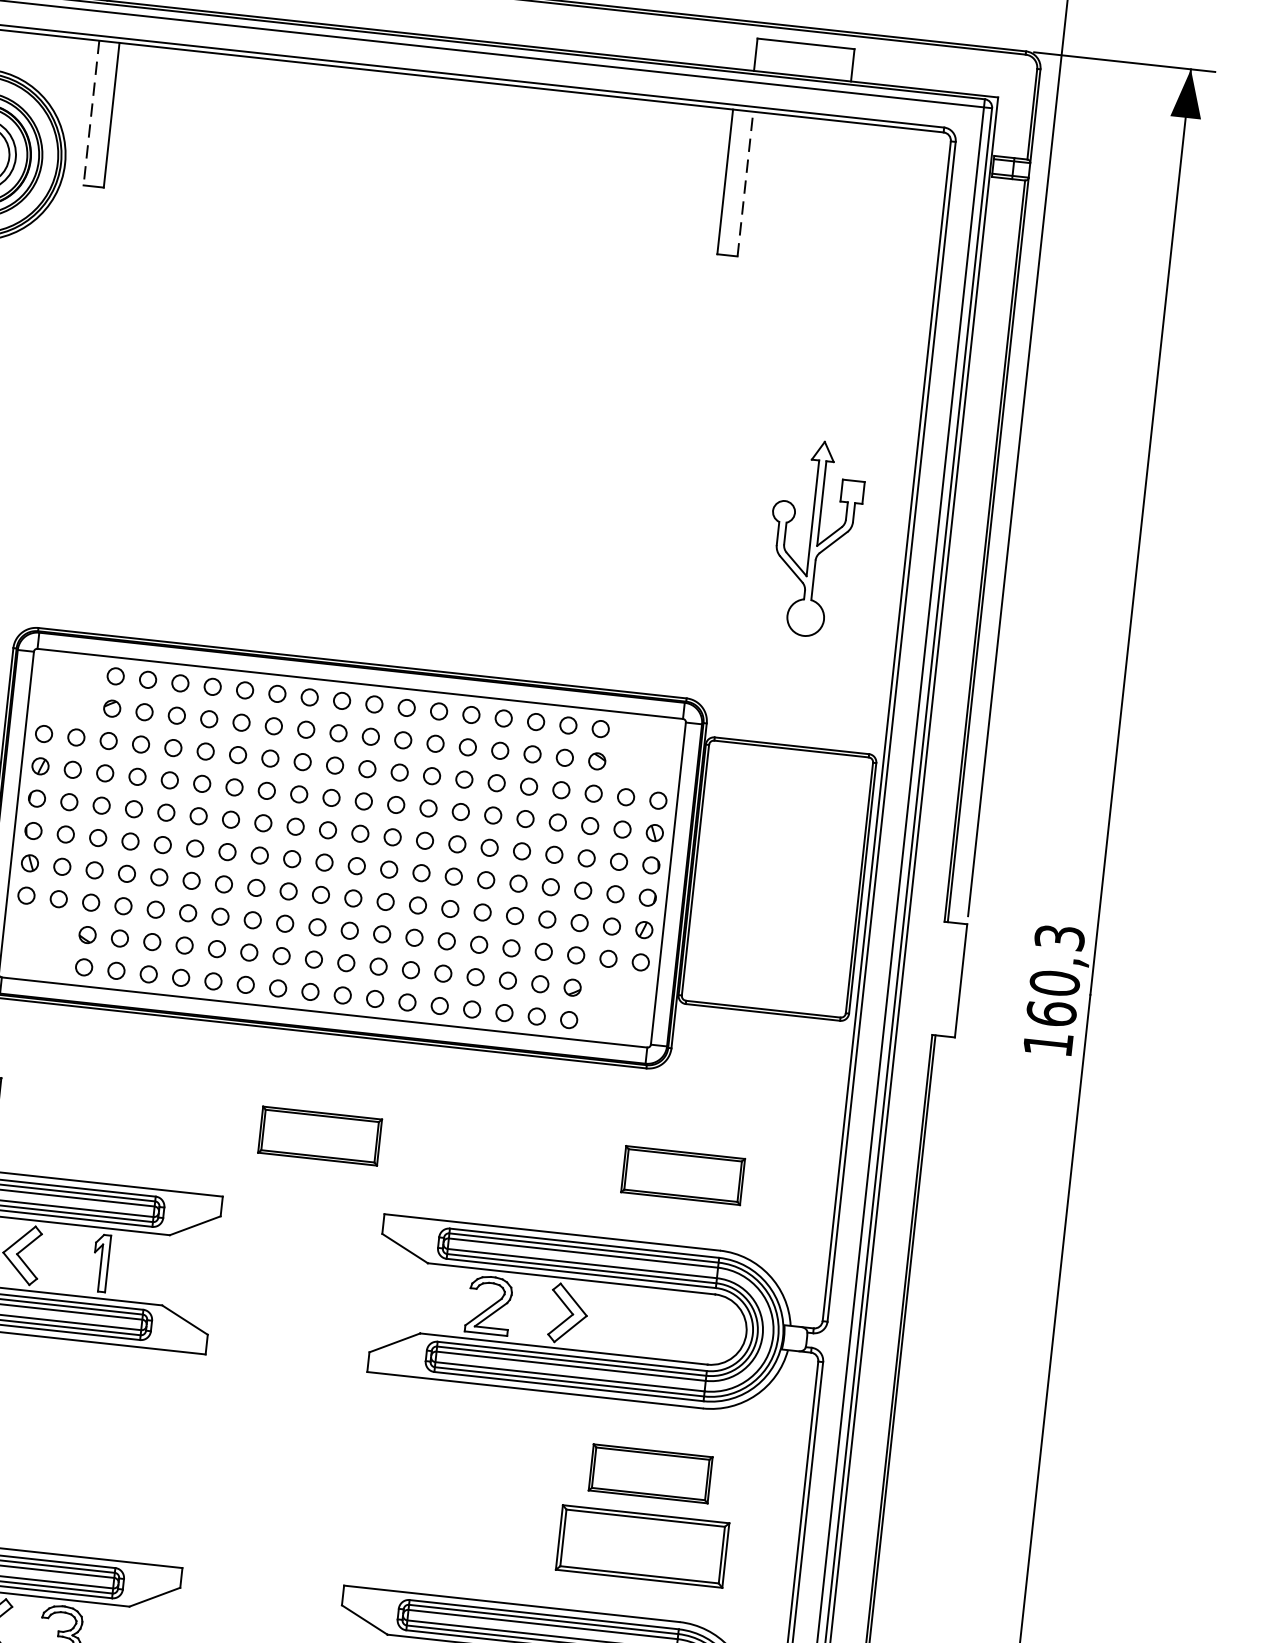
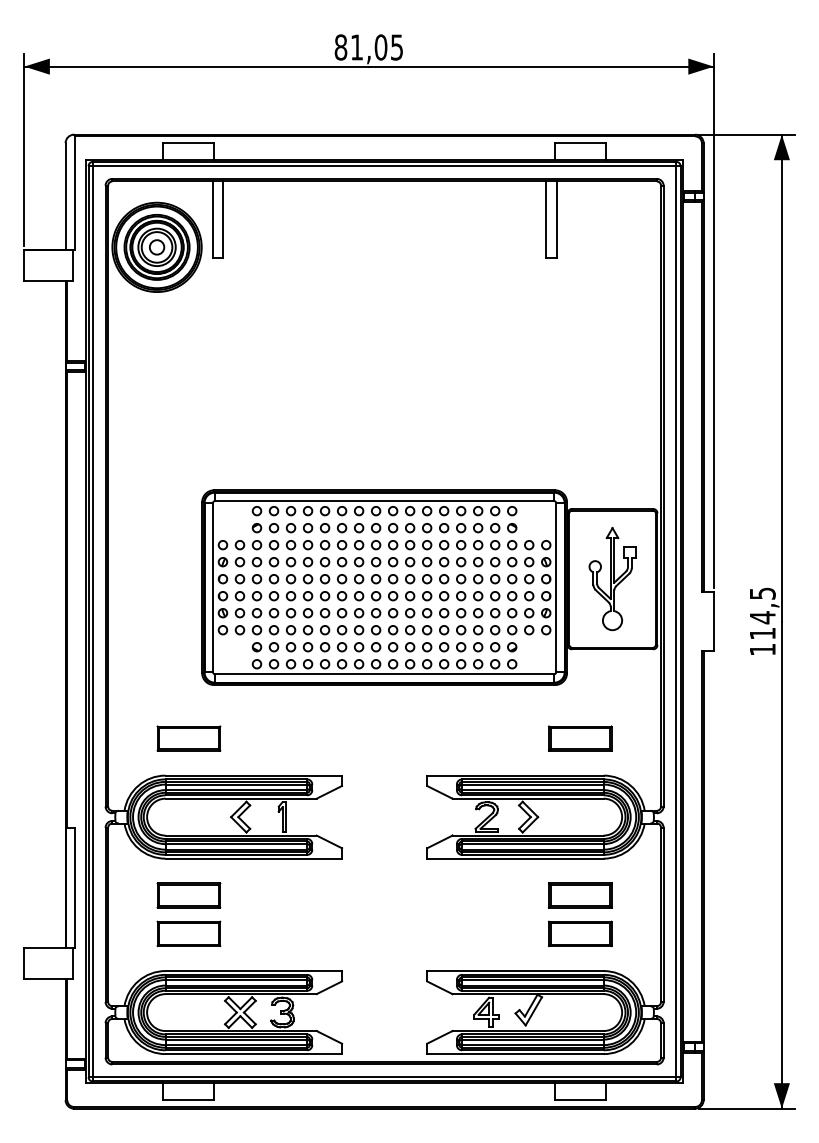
line: (91, 114) -> (212, 220), dashed -> solid
line: (745, 183) -> (556, 219), dashed -> solid
part: (814, 539) -> (612, 579), moved
text: (1055, 975) -> (762, 613), 160,3 -> 114,5
part: (318, 1135) -> (388, 738), removed
part: (643, 1545) -> (580, 933), size x0.71

